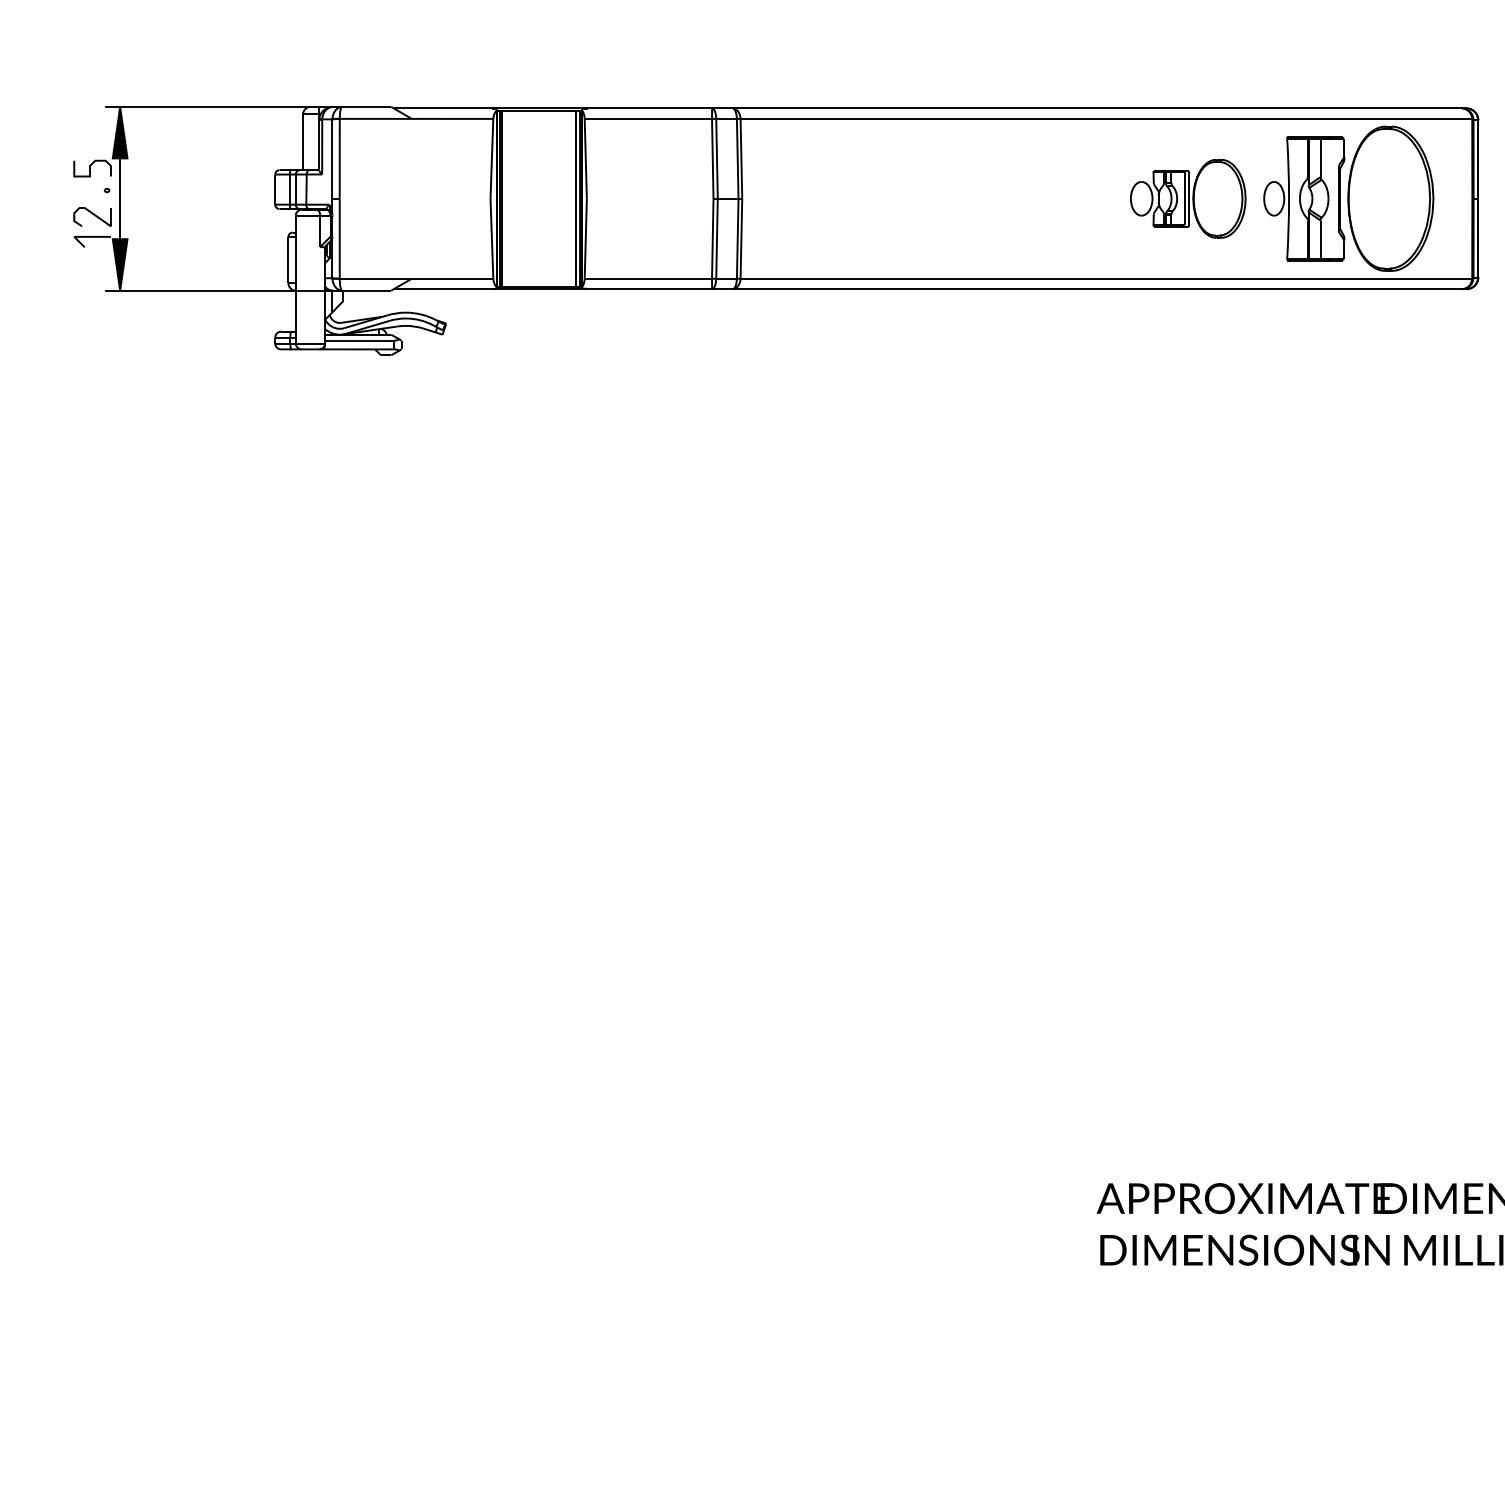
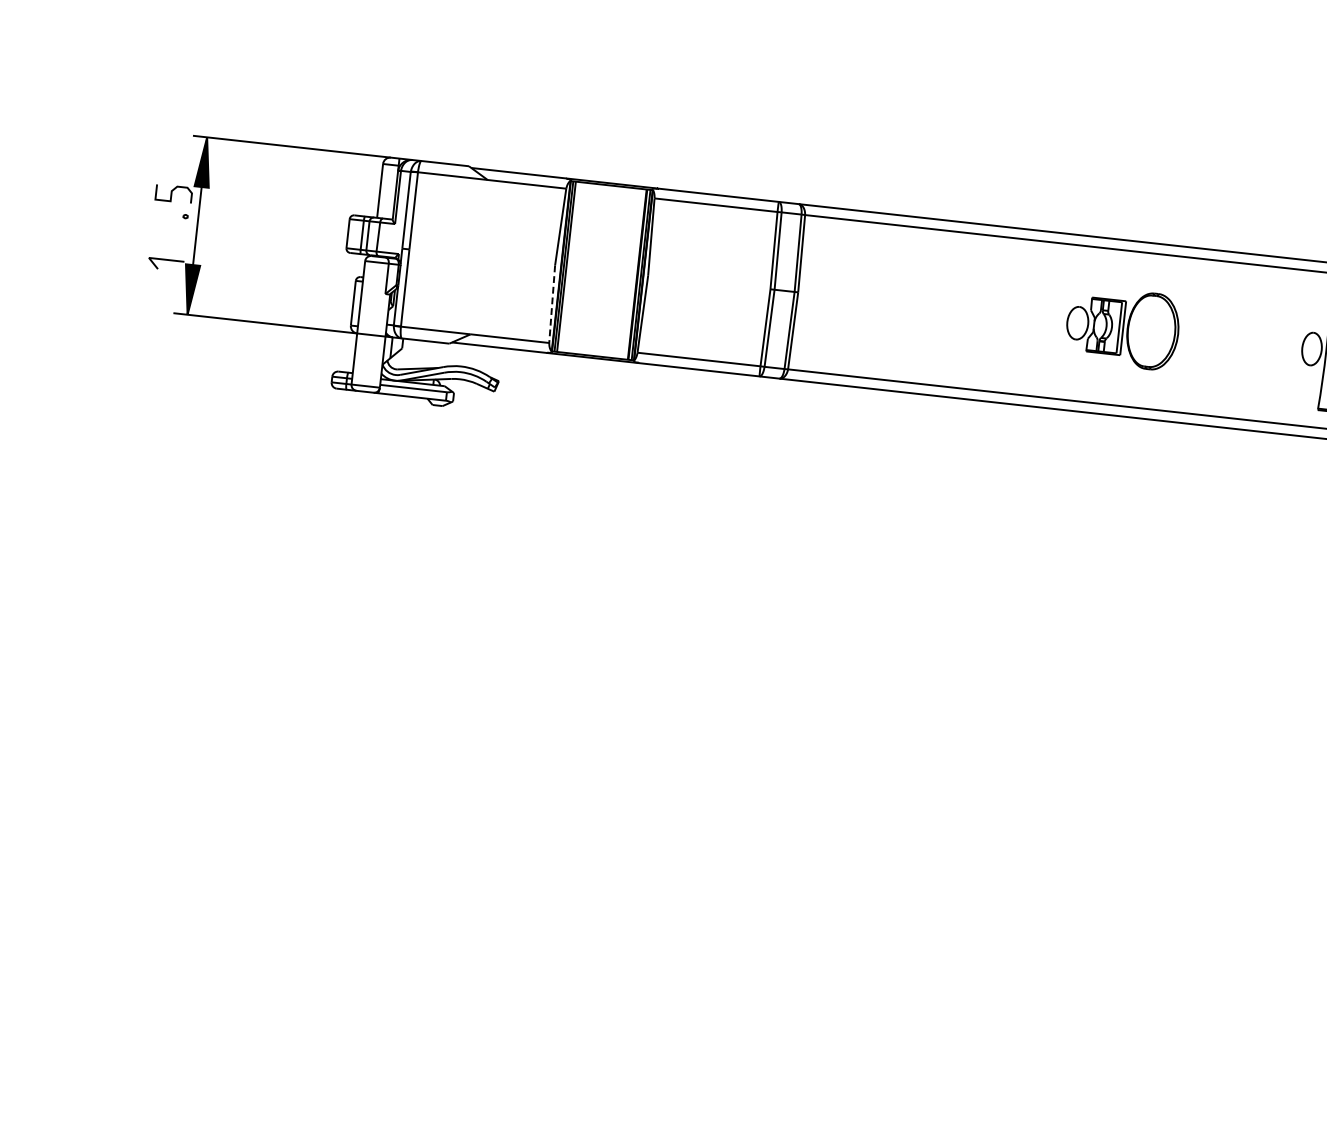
part: (1188, 198) -> (1123, 327), moved
curve: (93, 215) -> (169, 239), removed
line: (491, 238) -> (551, 303), solid -> dashed

